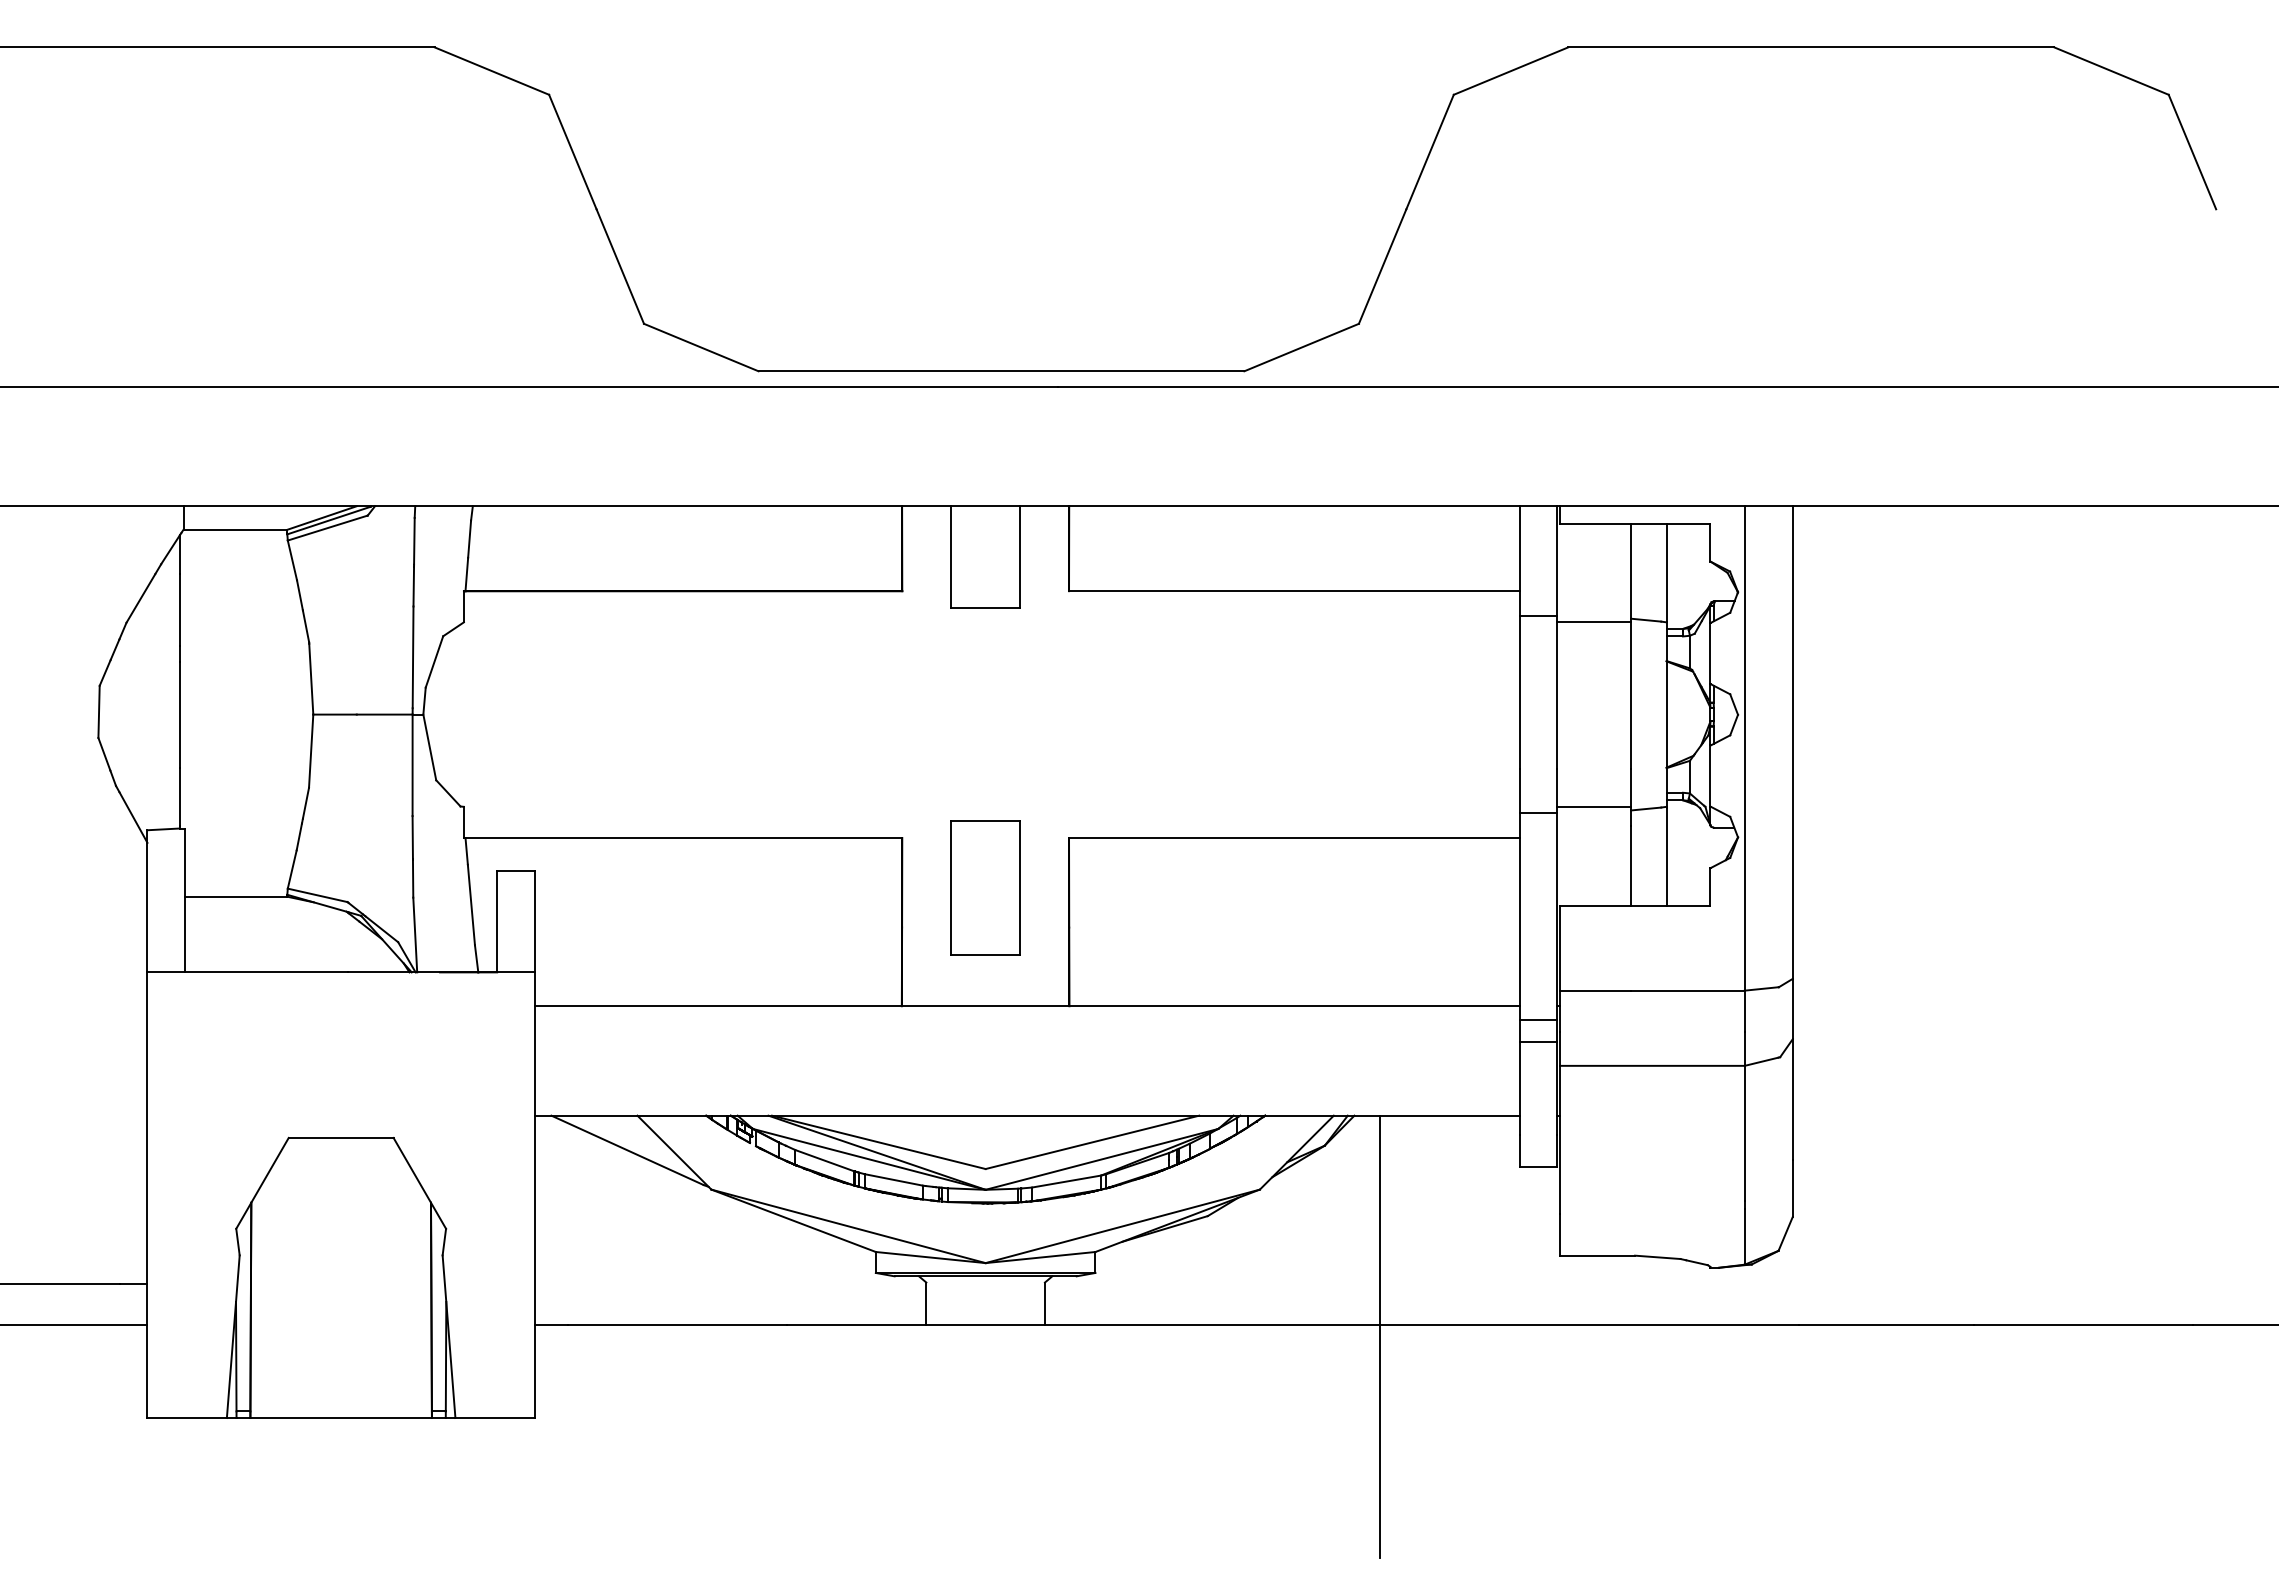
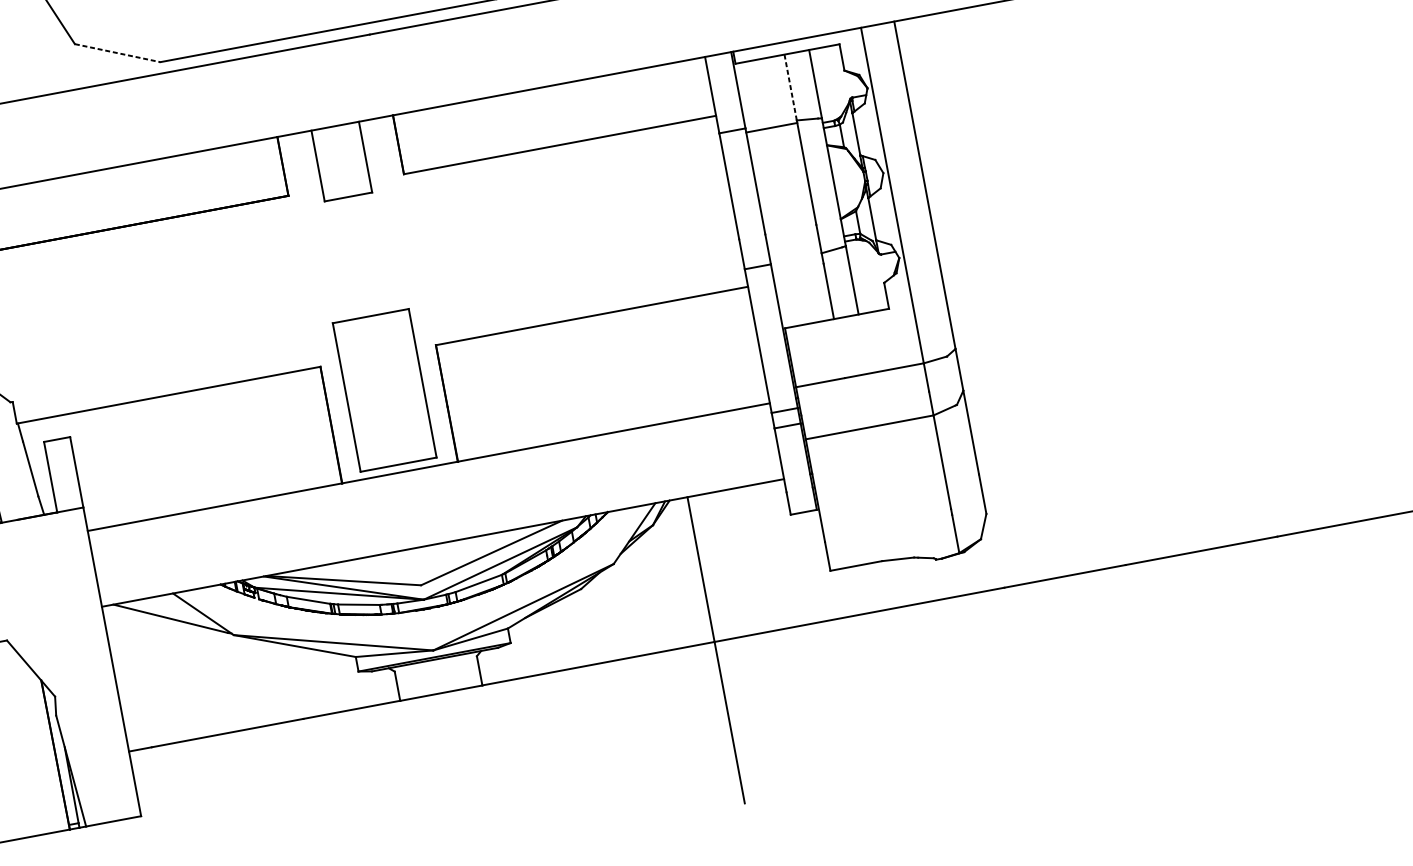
line: (701, 347) -> (117, 53), solid -> dashed
line: (1631, 571) -> (791, 87), solid -> dashed
line: (1594, 806) -> (795, 255), removed
part: (985, 887) -> (384, 390), size x1.6

